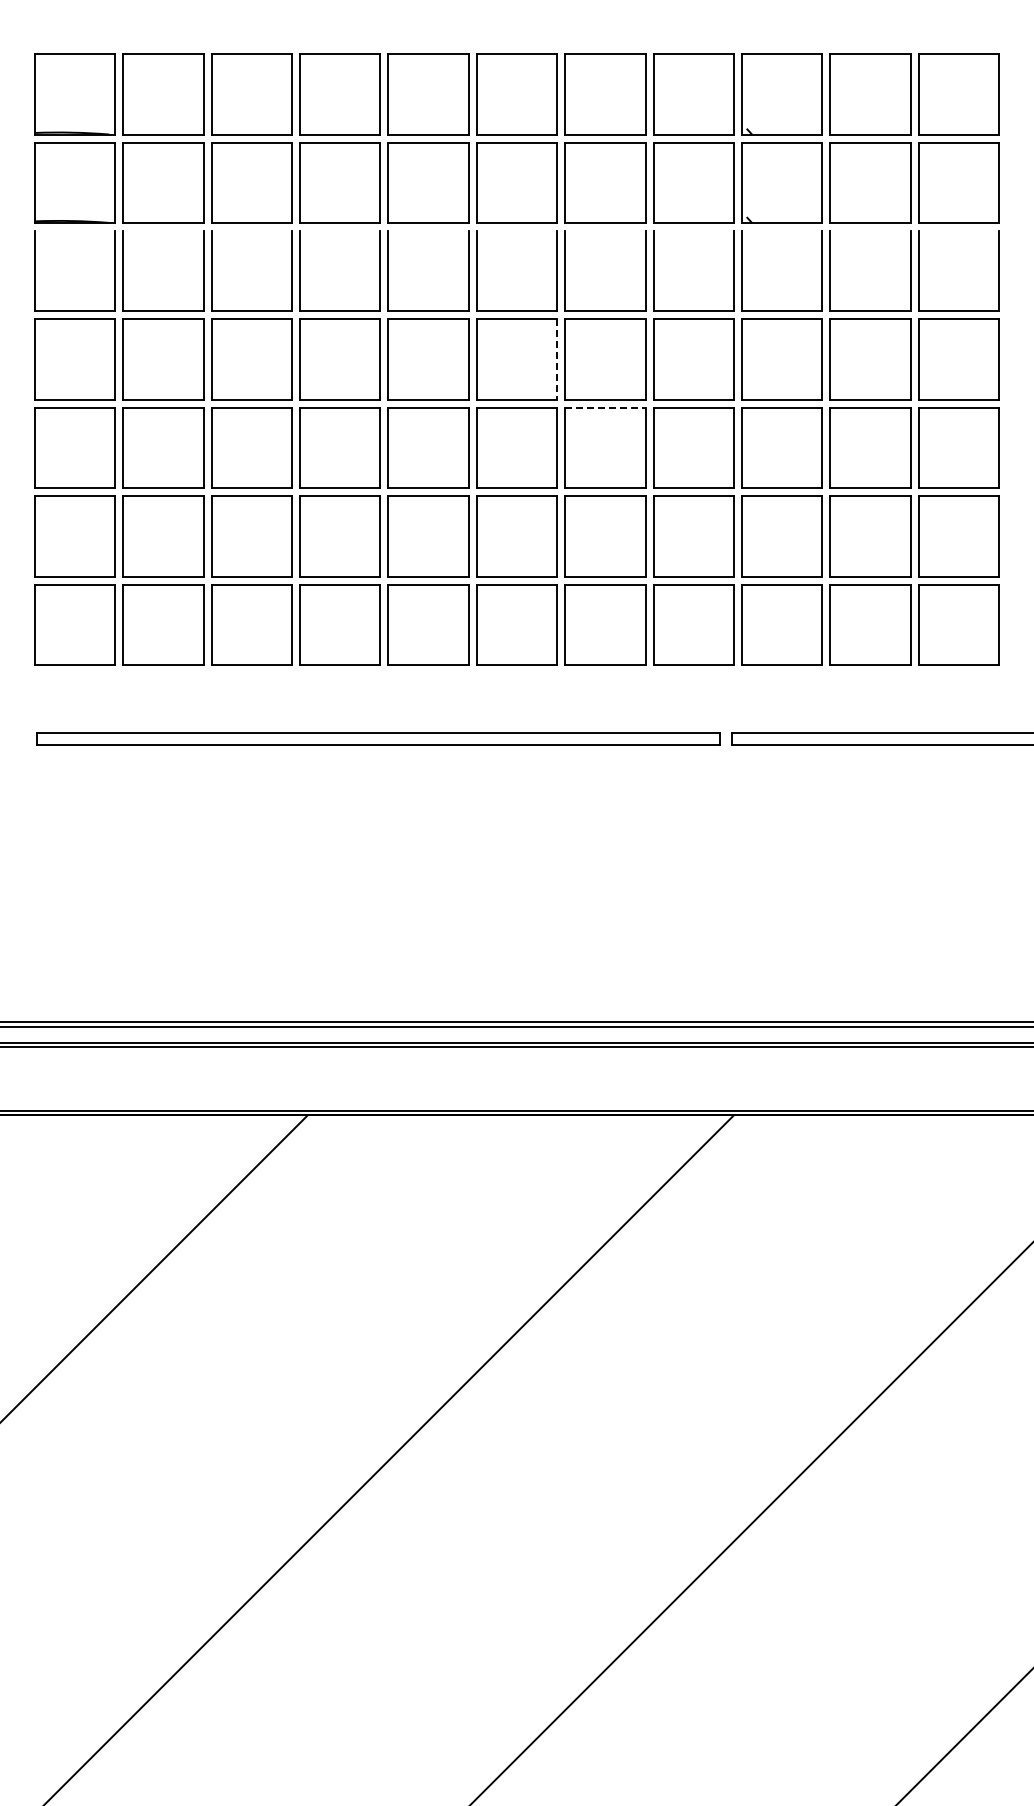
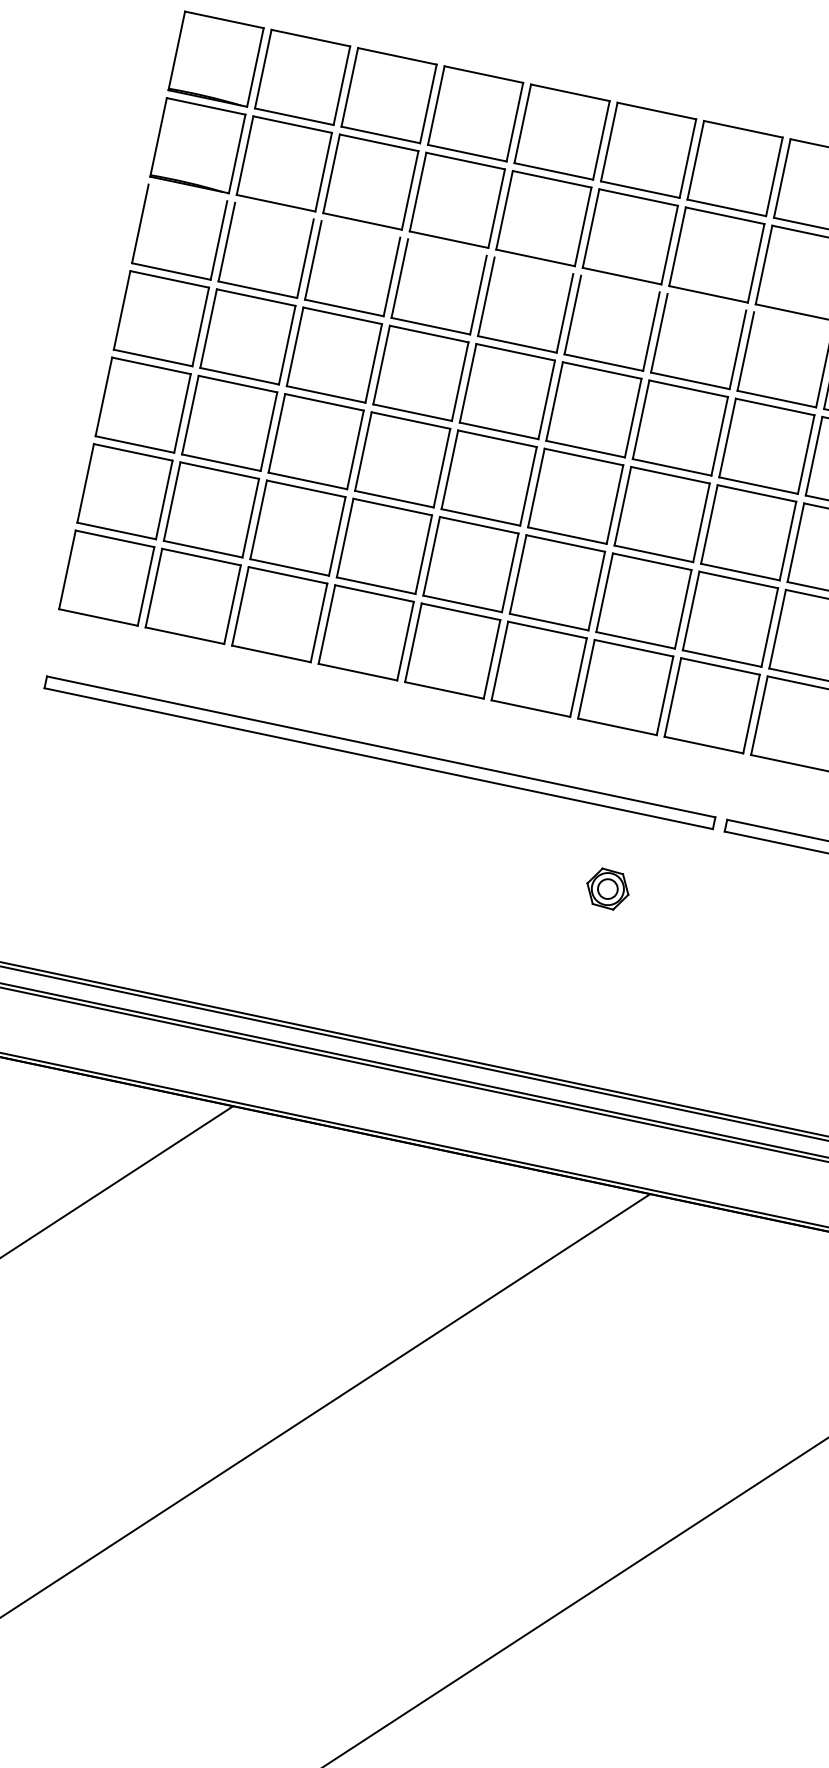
line: (557, 360) -> (633, 419), dashed -> solid
line: (605, 407) -> (670, 475), dashed -> solid
part: (629, 825) -> (607, 888), added

